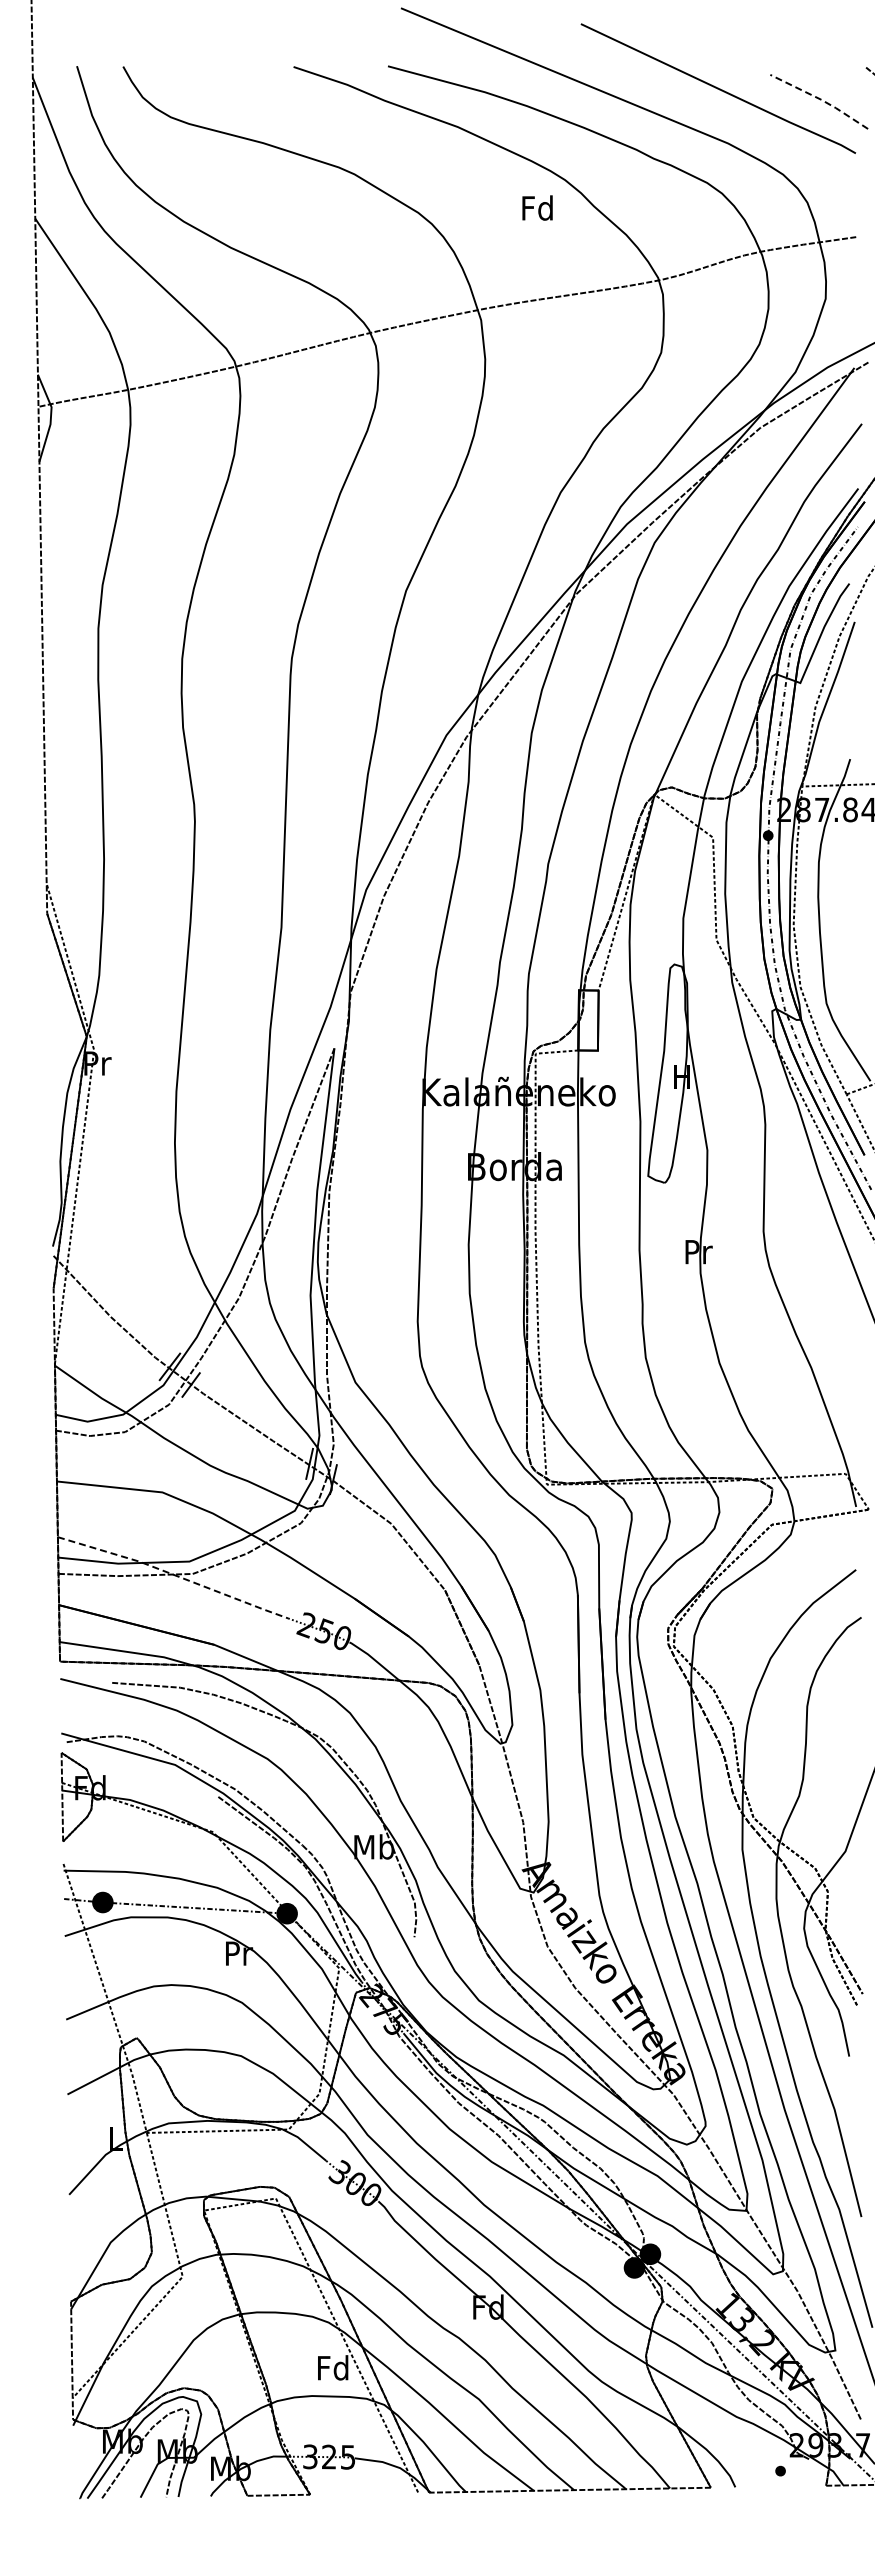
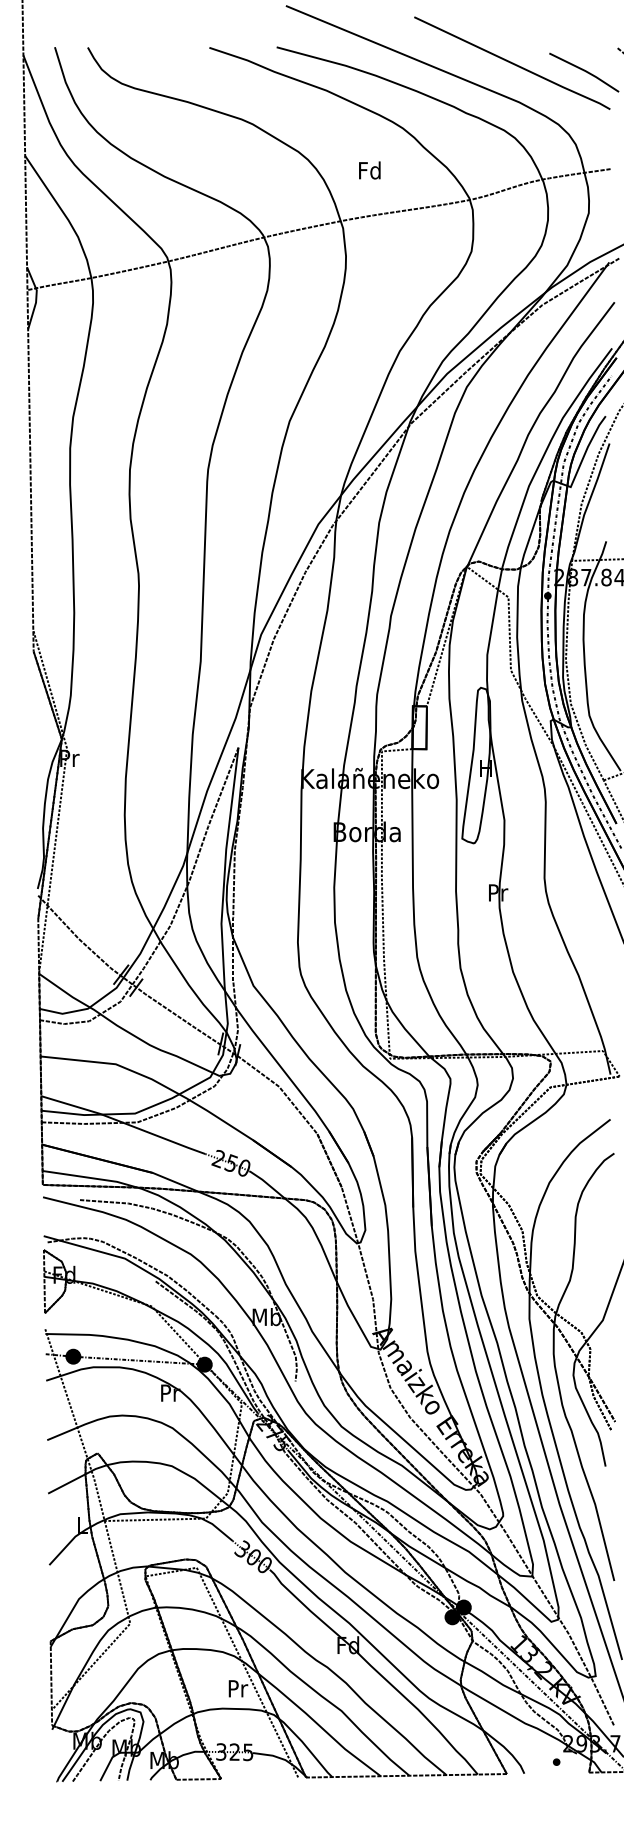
line: (821, 99) -> (585, 70), dashed -> solid
text: (537, 207) -> (369, 170), moved
line: (174, 1575) -> (124, 1123), dashed -> solid
text: (333, 2367) -> (237, 1688), Fd -> Pr

